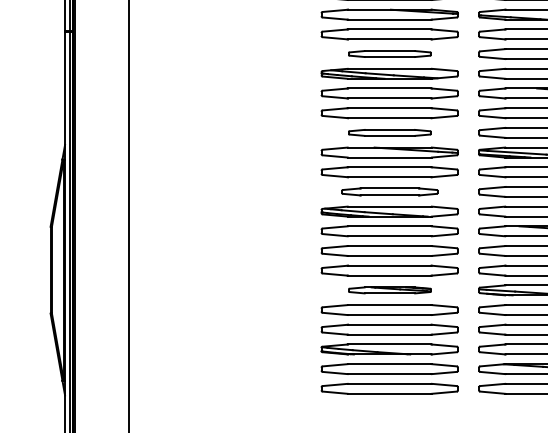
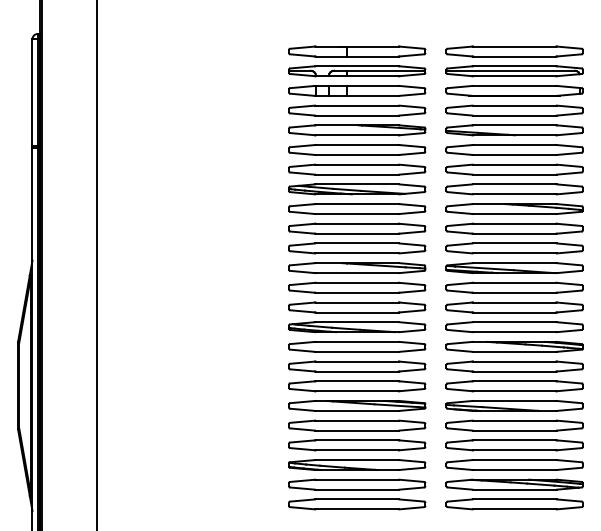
part: (390, 53) -> (357, 169), size x1.67
part: (390, 132) -> (357, 248), size x1.67
part: (390, 191) -> (357, 307), size x1.43
part: (390, 289) -> (357, 405), size x1.67

